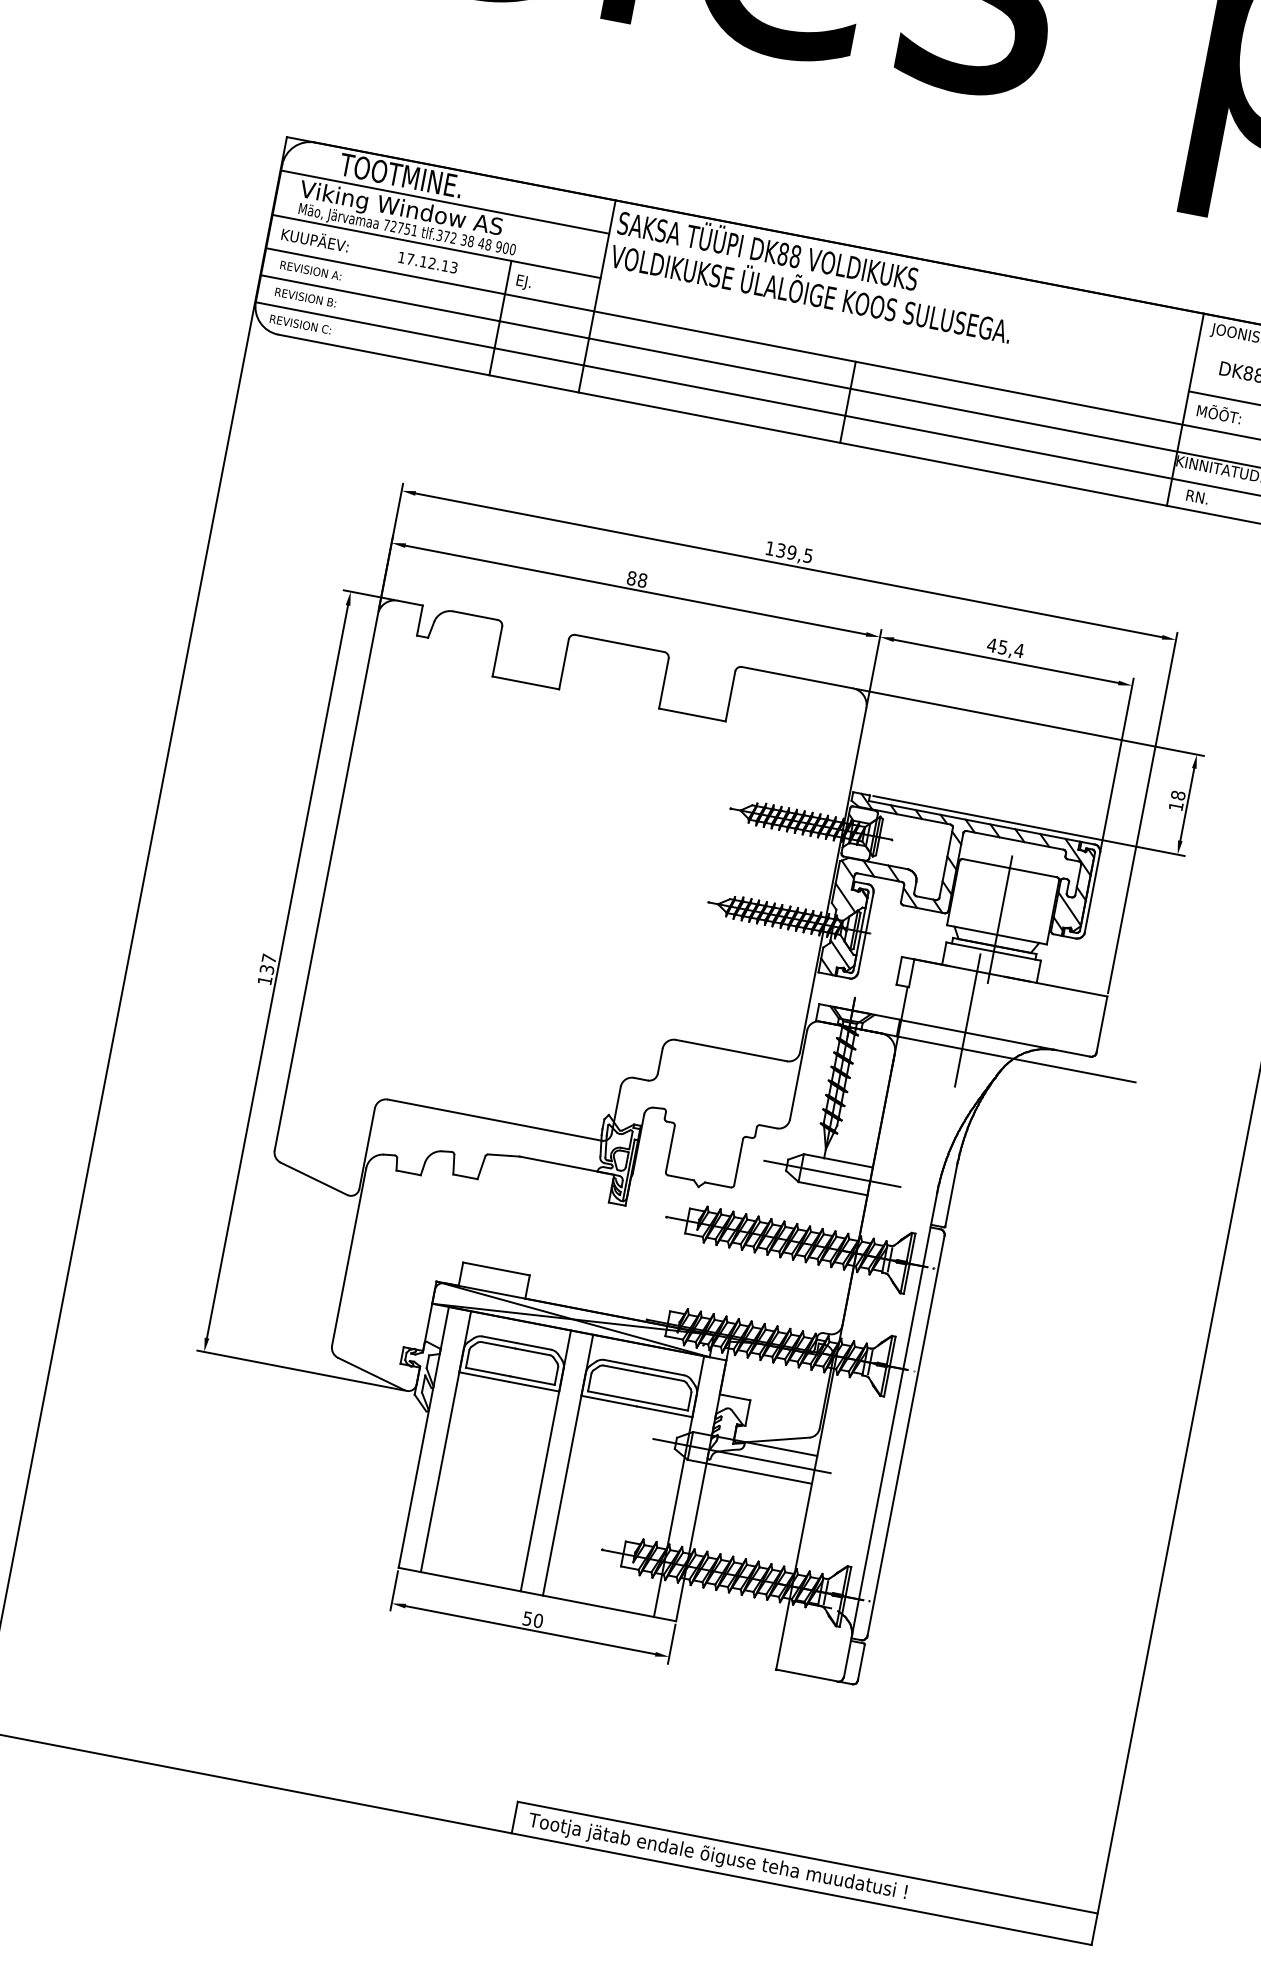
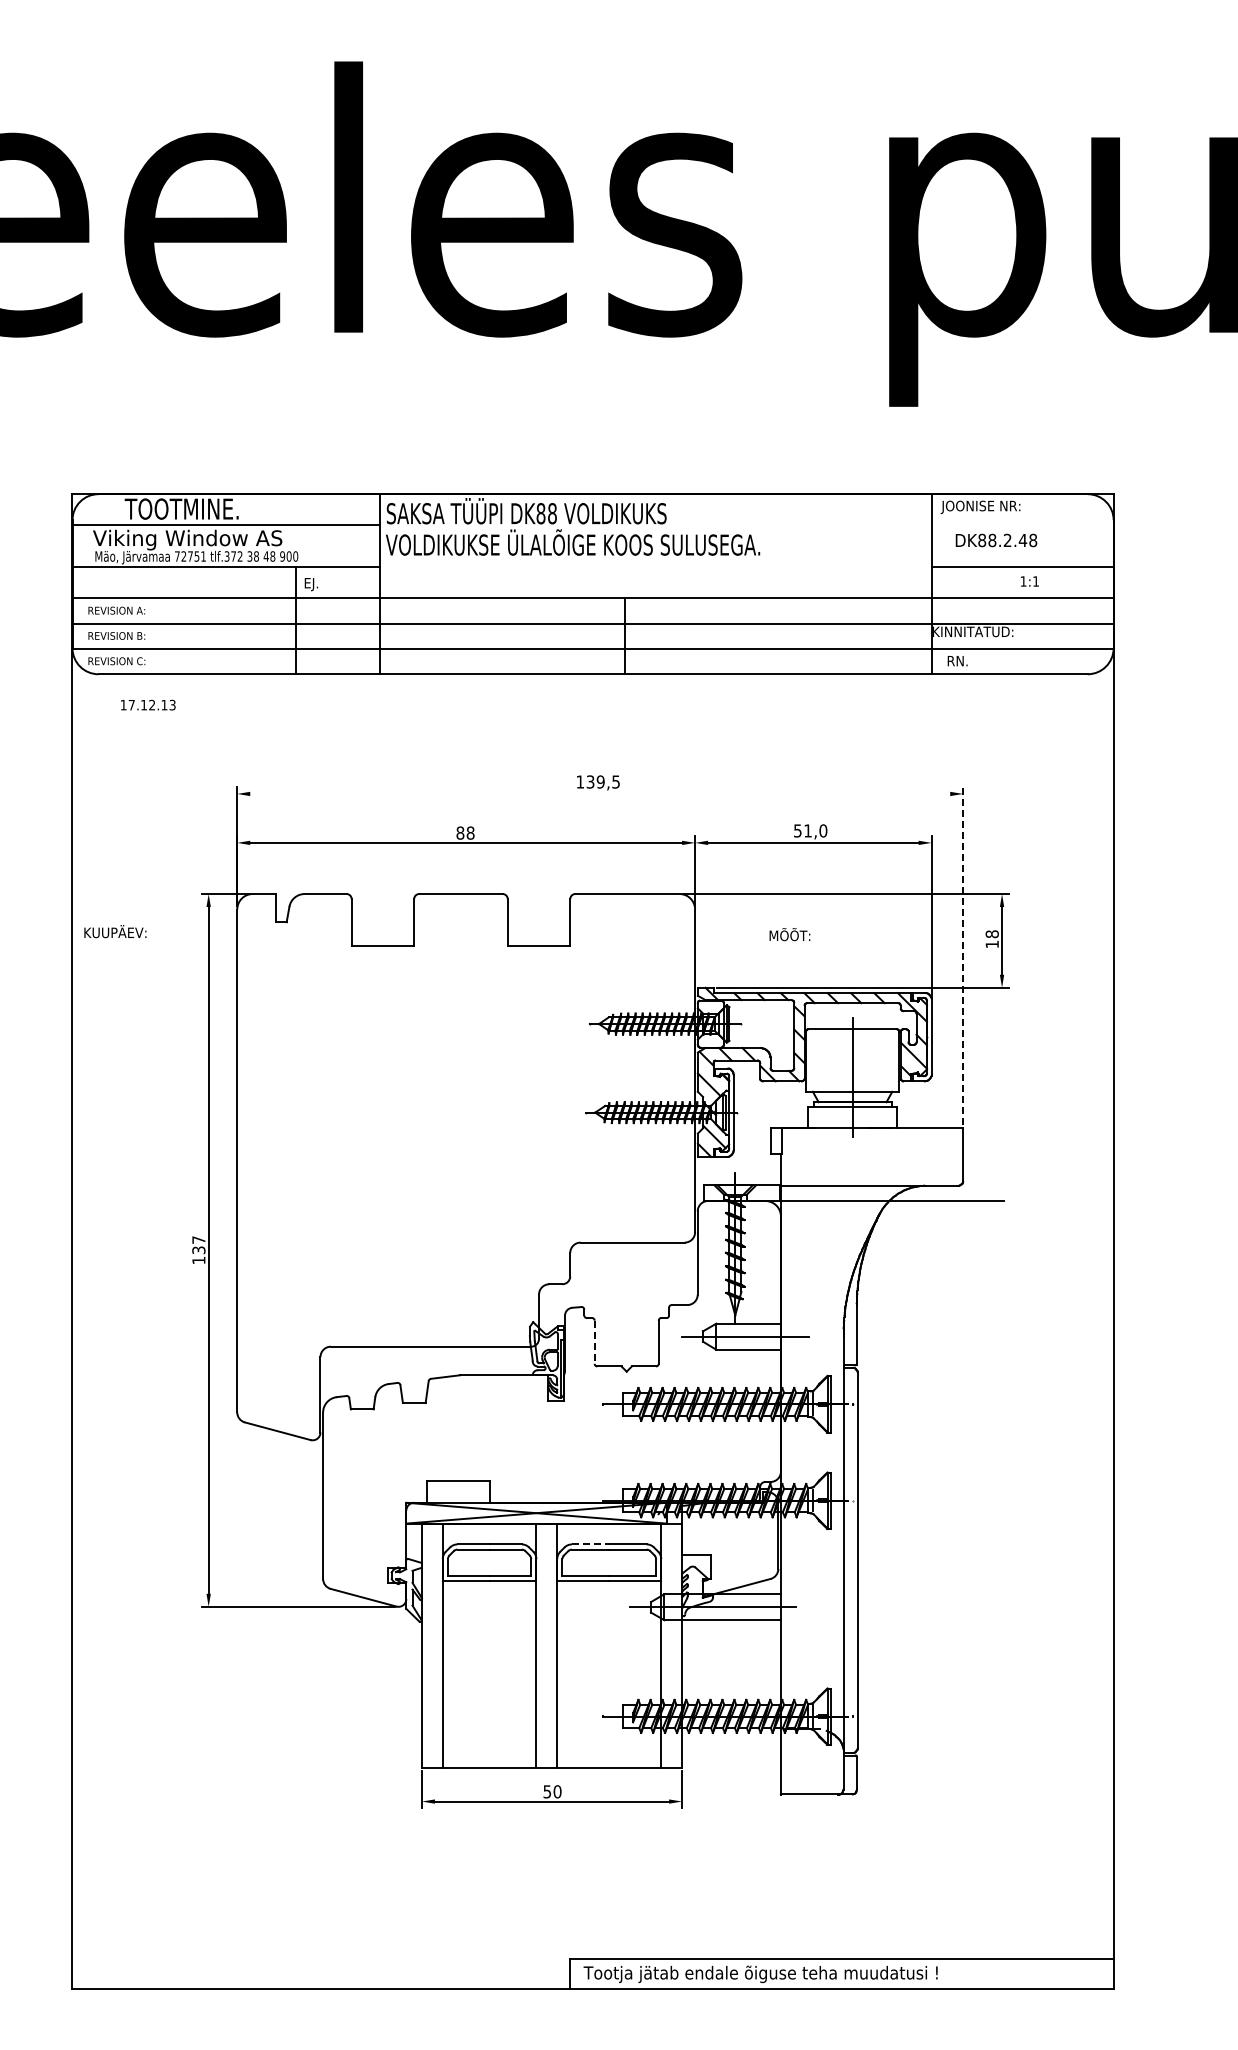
text: (315, 239) -> (115, 931), moved
text: (428, 262) -> (148, 704), moved
text: (1218, 413) -> (789, 934), moved
line: (789, 564) -> (600, 793), removed
text: (1005, 647) -> (810, 830), 45,4 -> 51,0
line: (1142, 813) -> (963, 956), solid -> dashed
line: (968, 1020) -> (841, 1174), removed
line: (670, 1149) -> (594, 1342), solid -> dashed
line: (624, 1363) -> (590, 1544), solid -> dashed

